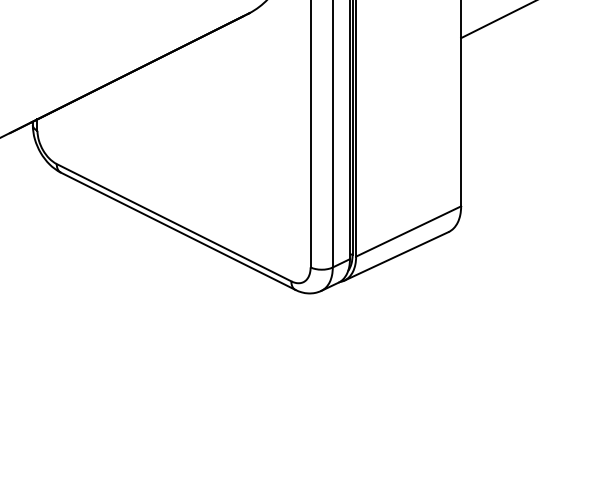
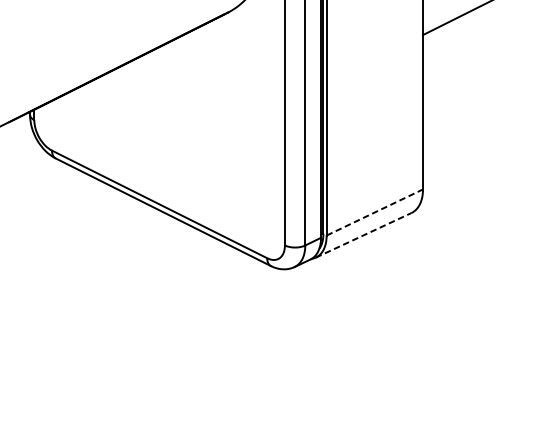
line: (409, 231) -> (375, 212), solid -> dashed
line: (396, 256) -> (363, 235), solid -> dashed

